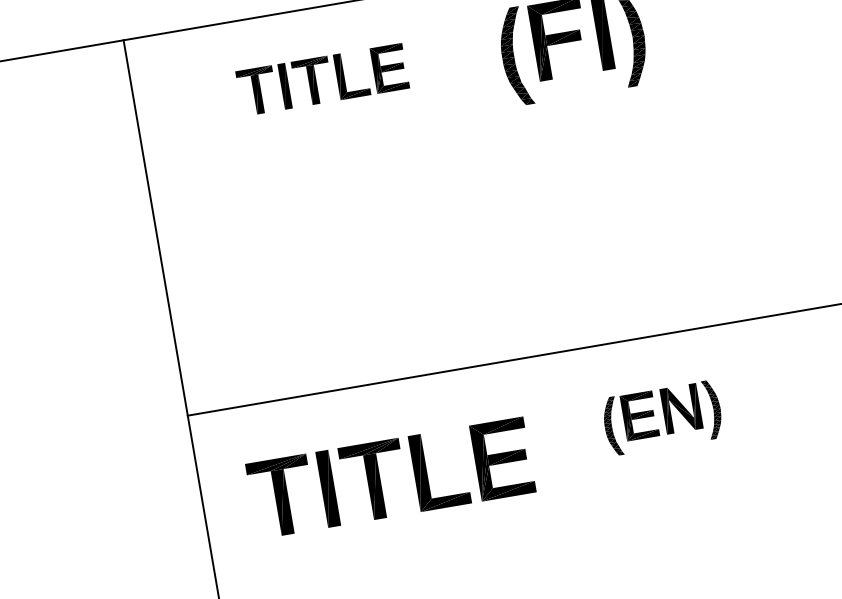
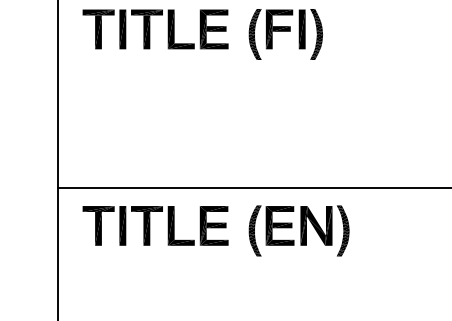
part: (322, 79) -> (155, 29), size x1.67
part: (661, 417) -> (298, 230), size x1.67
part: (390, 477) -> (155, 225), moved

